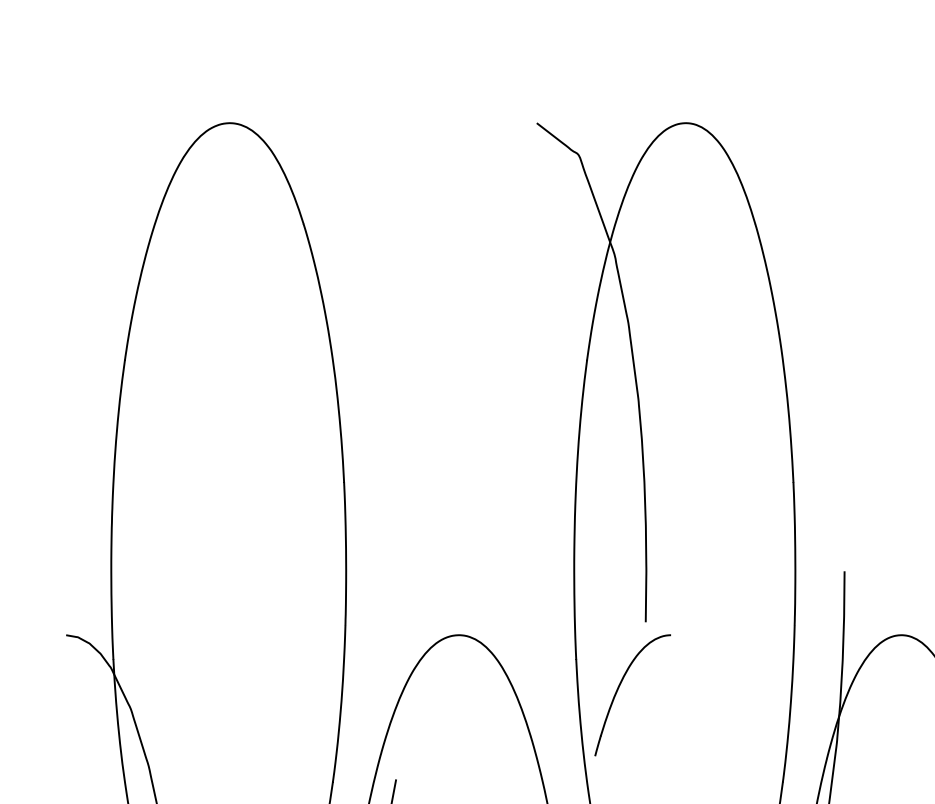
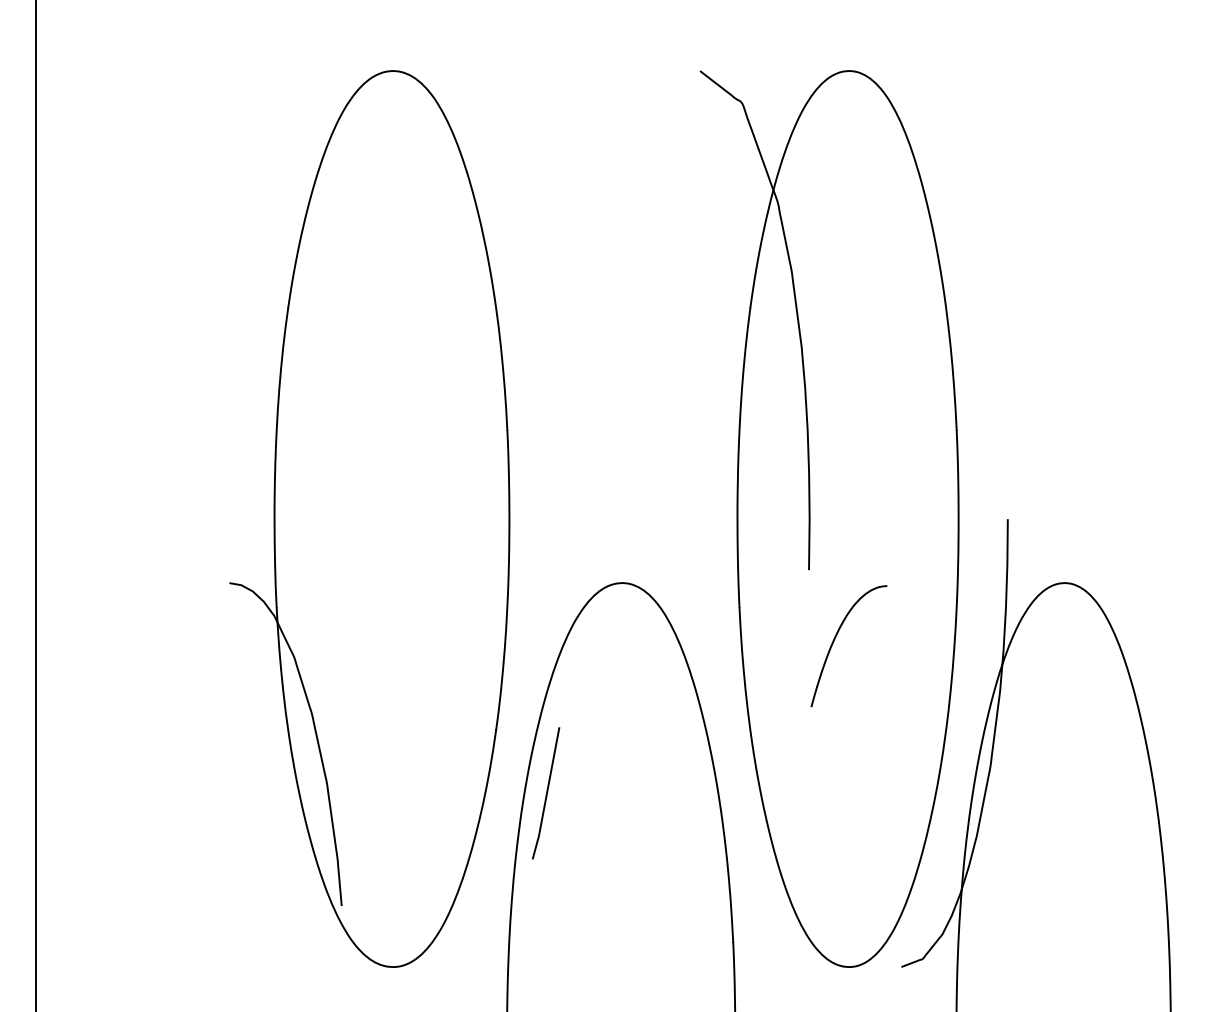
curve: (619, 688) -> (835, 639), moved

